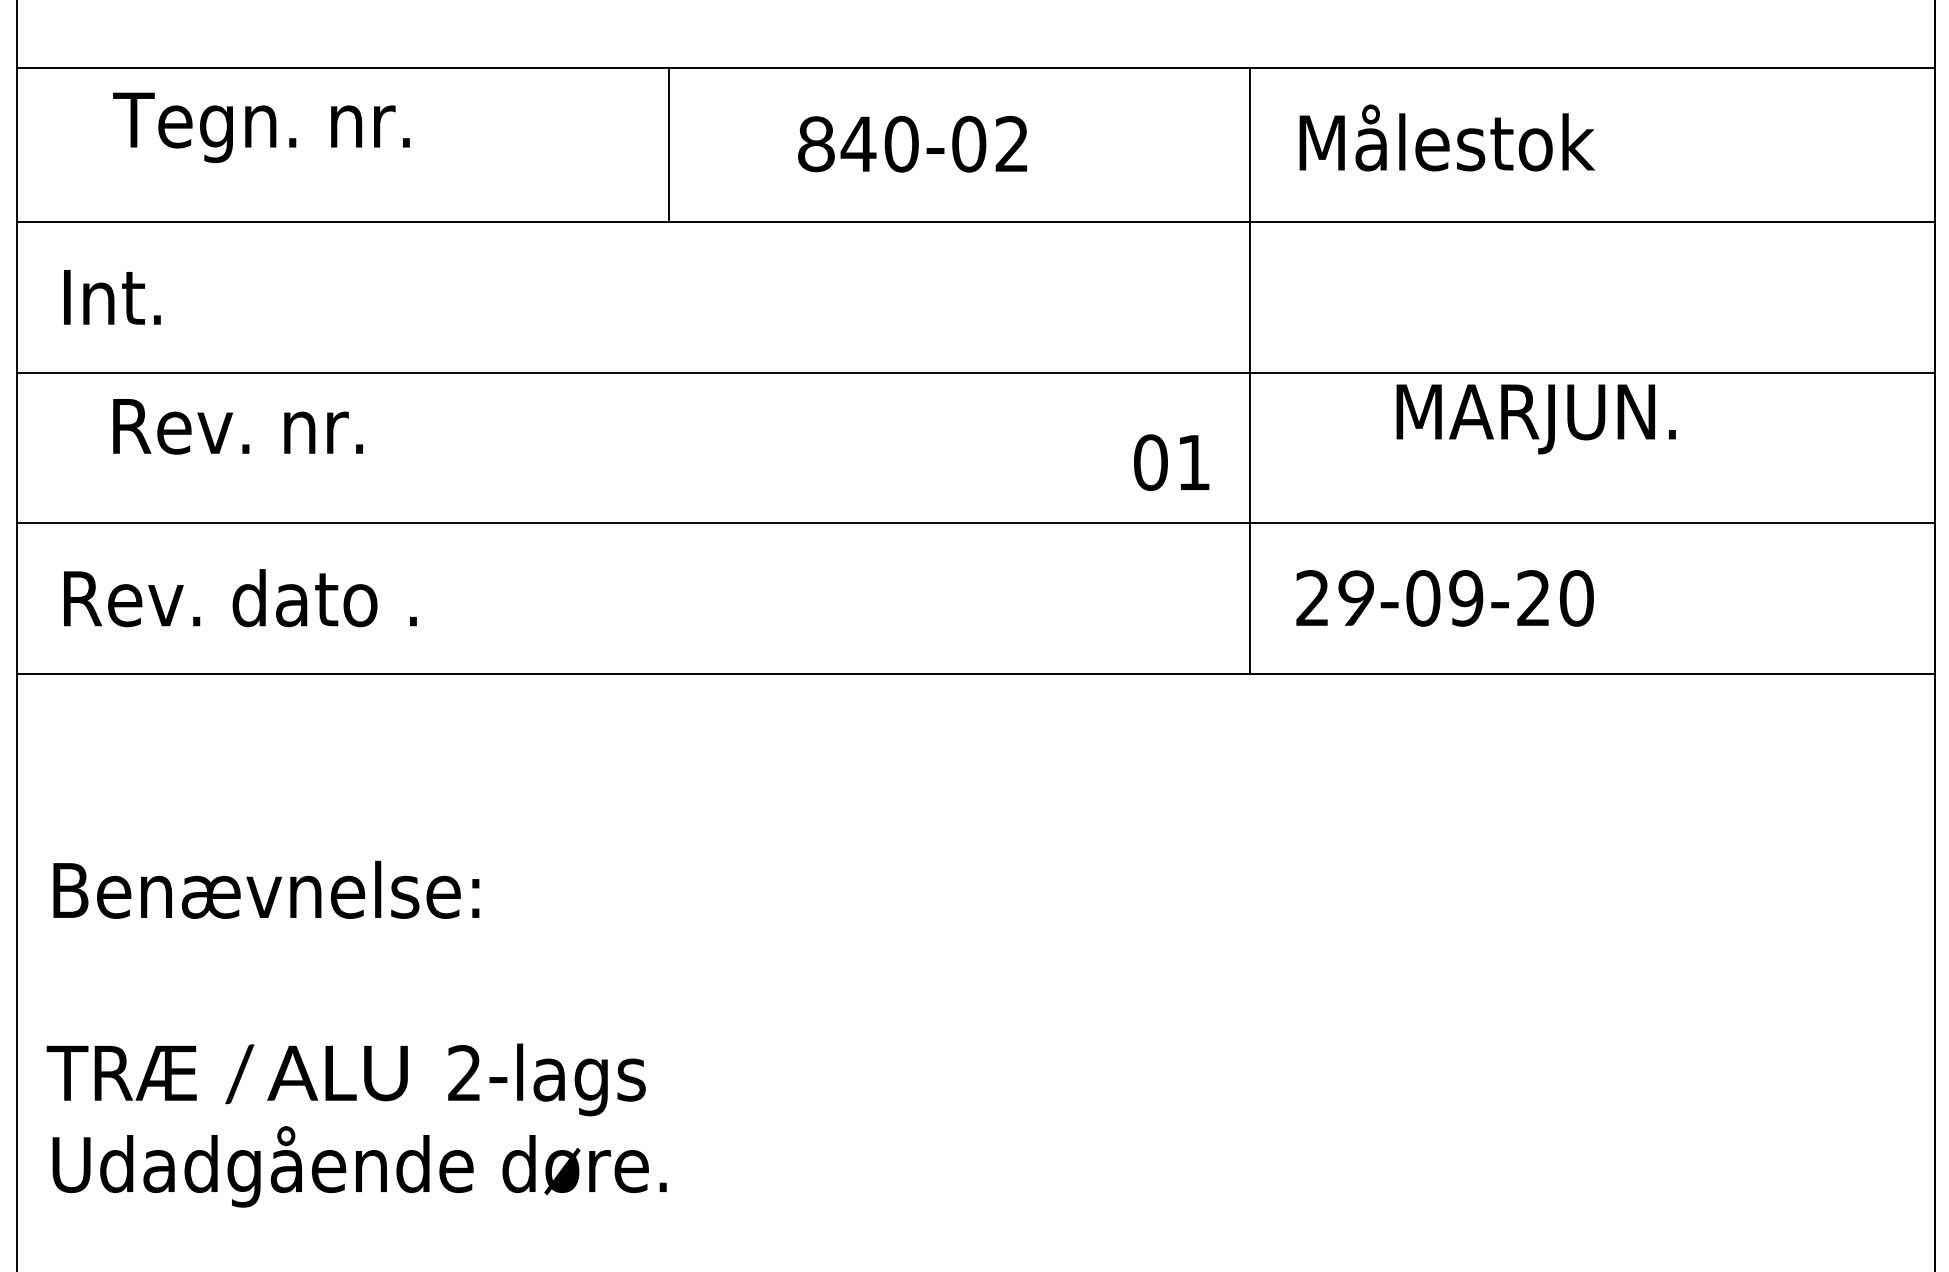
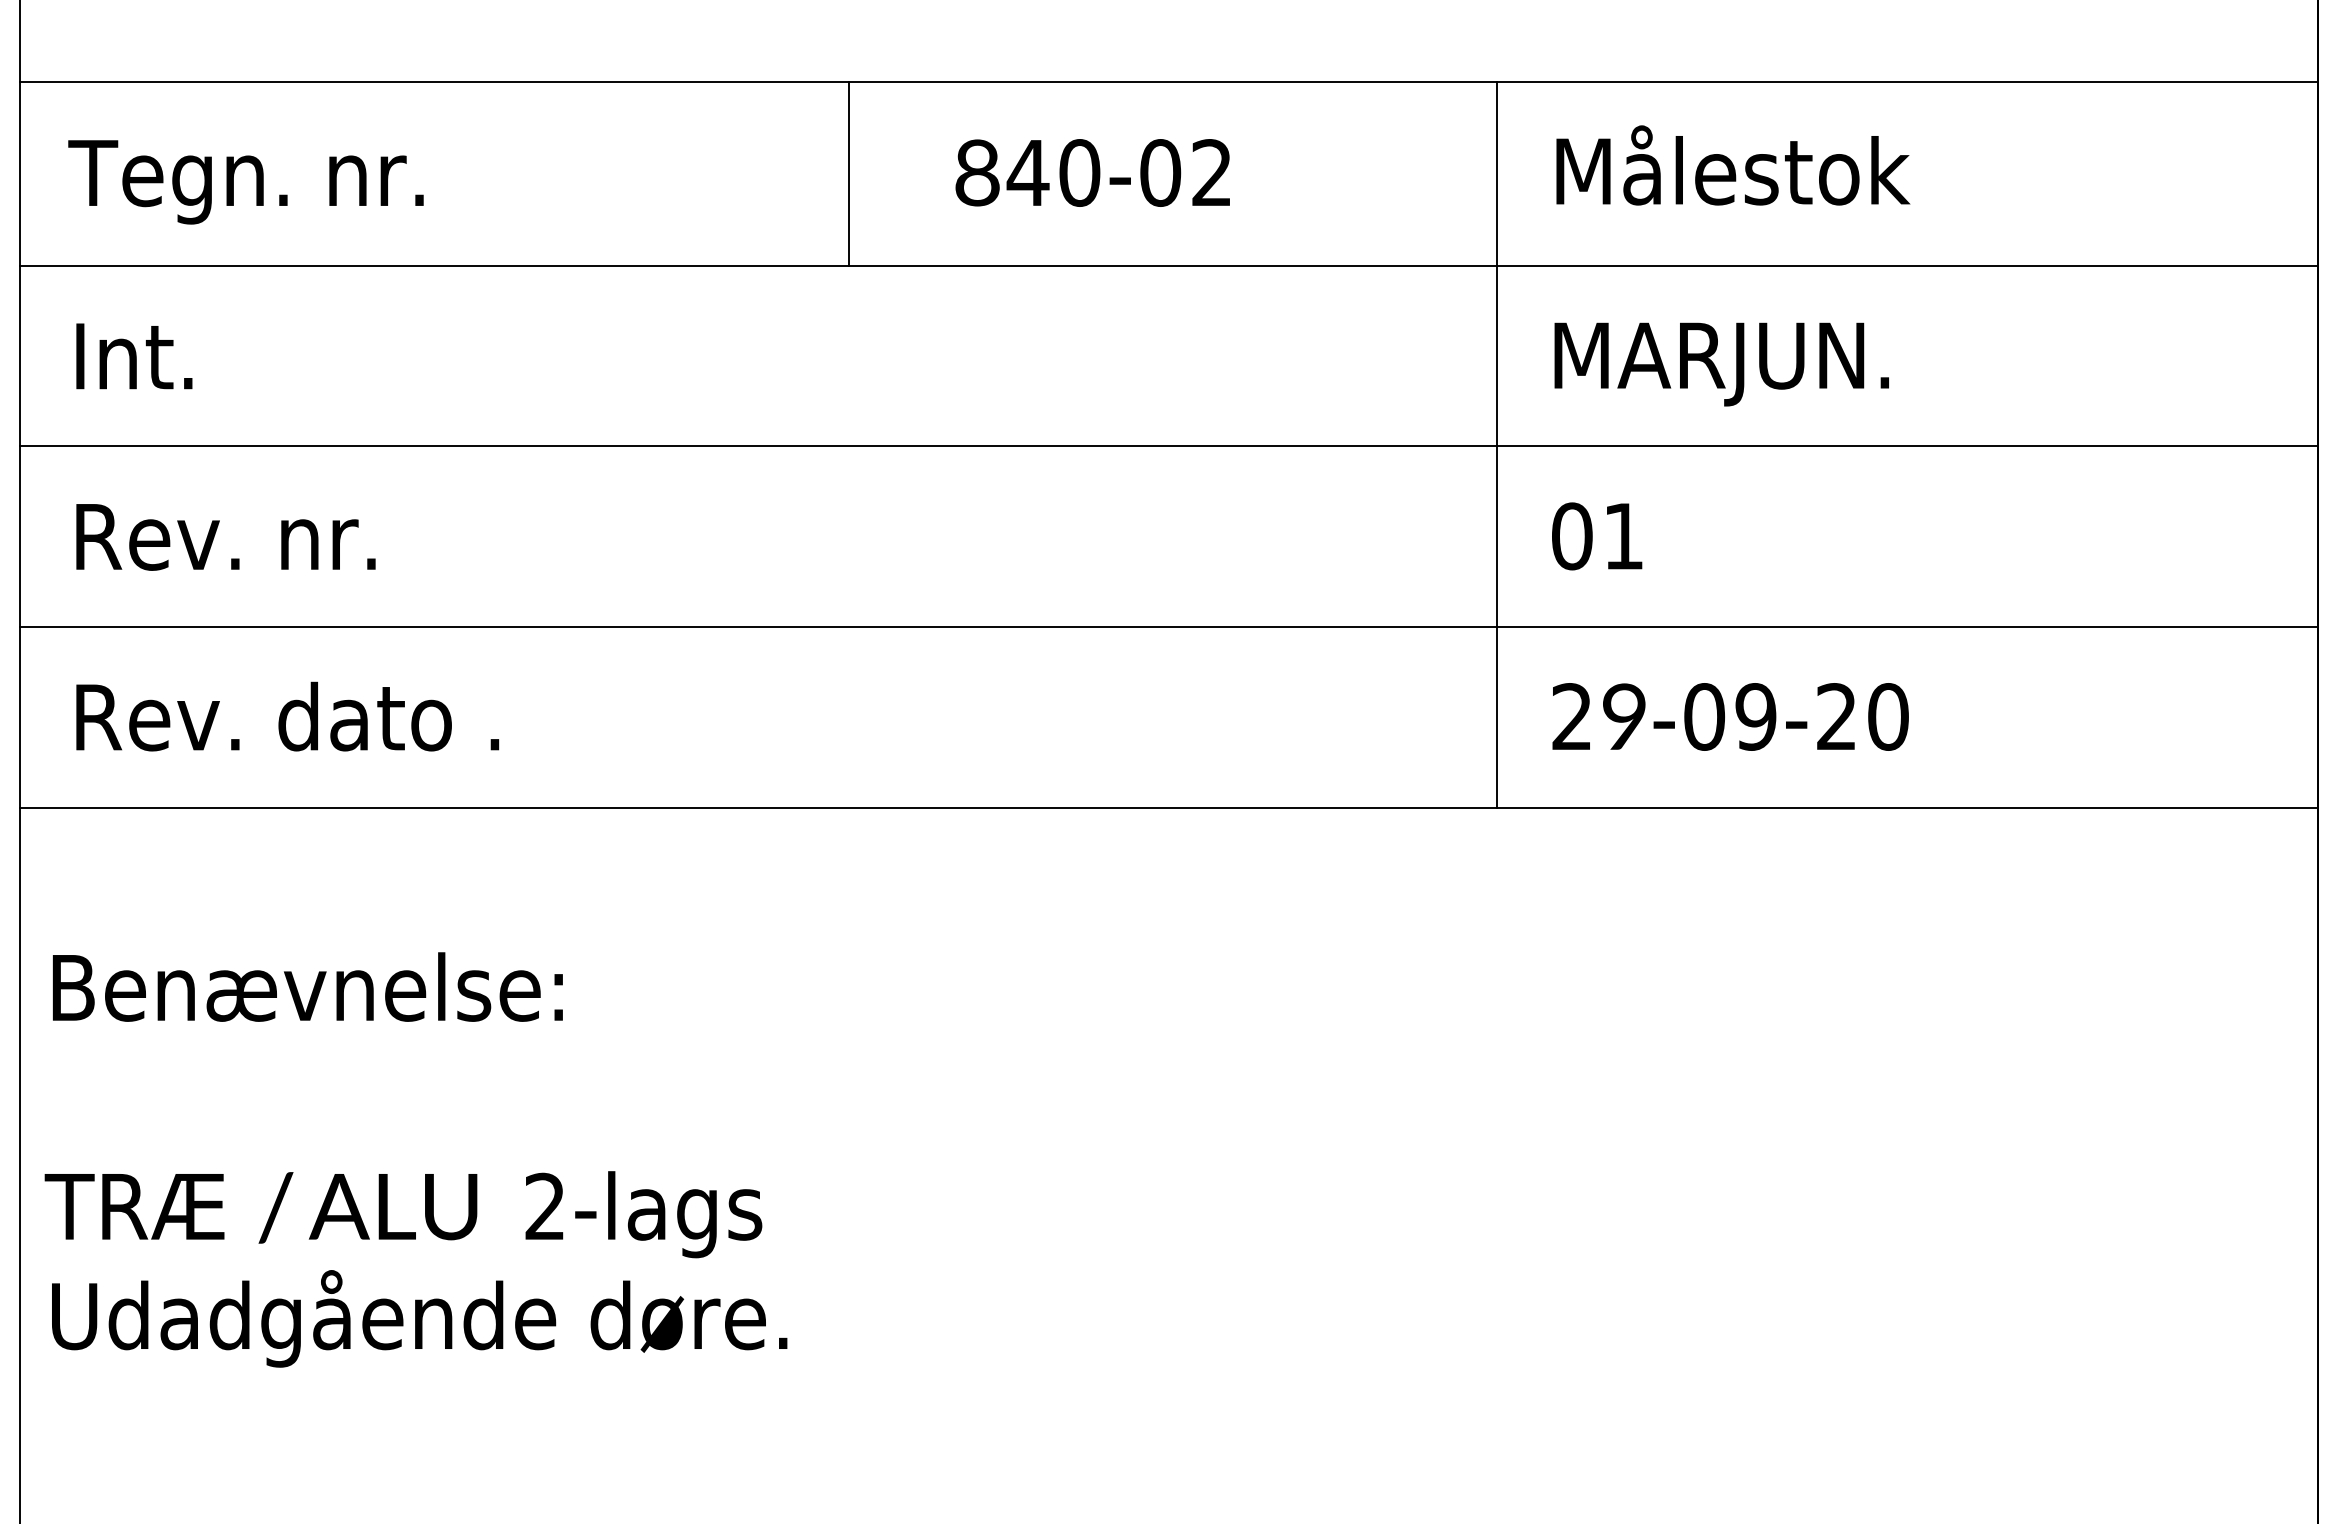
text: (261, 127) -> (245, 182), moved
line: (668, 144) -> (848, 173), moved
text: (1535, 419) -> (1721, 364), moved
text: (237, 426) -> (225, 537), moved
text: (1171, 462) -> (1597, 536), moved
text: (356, 1033) -> (415, 1159), moved

